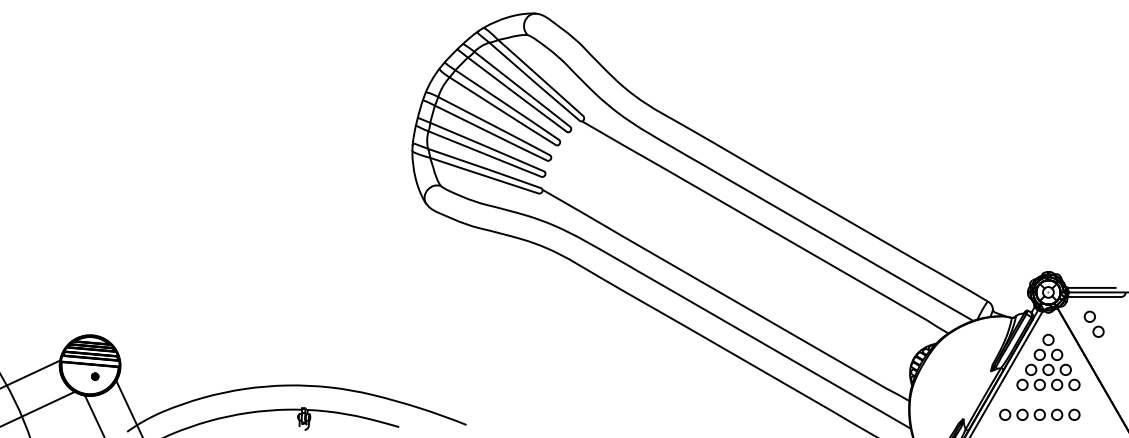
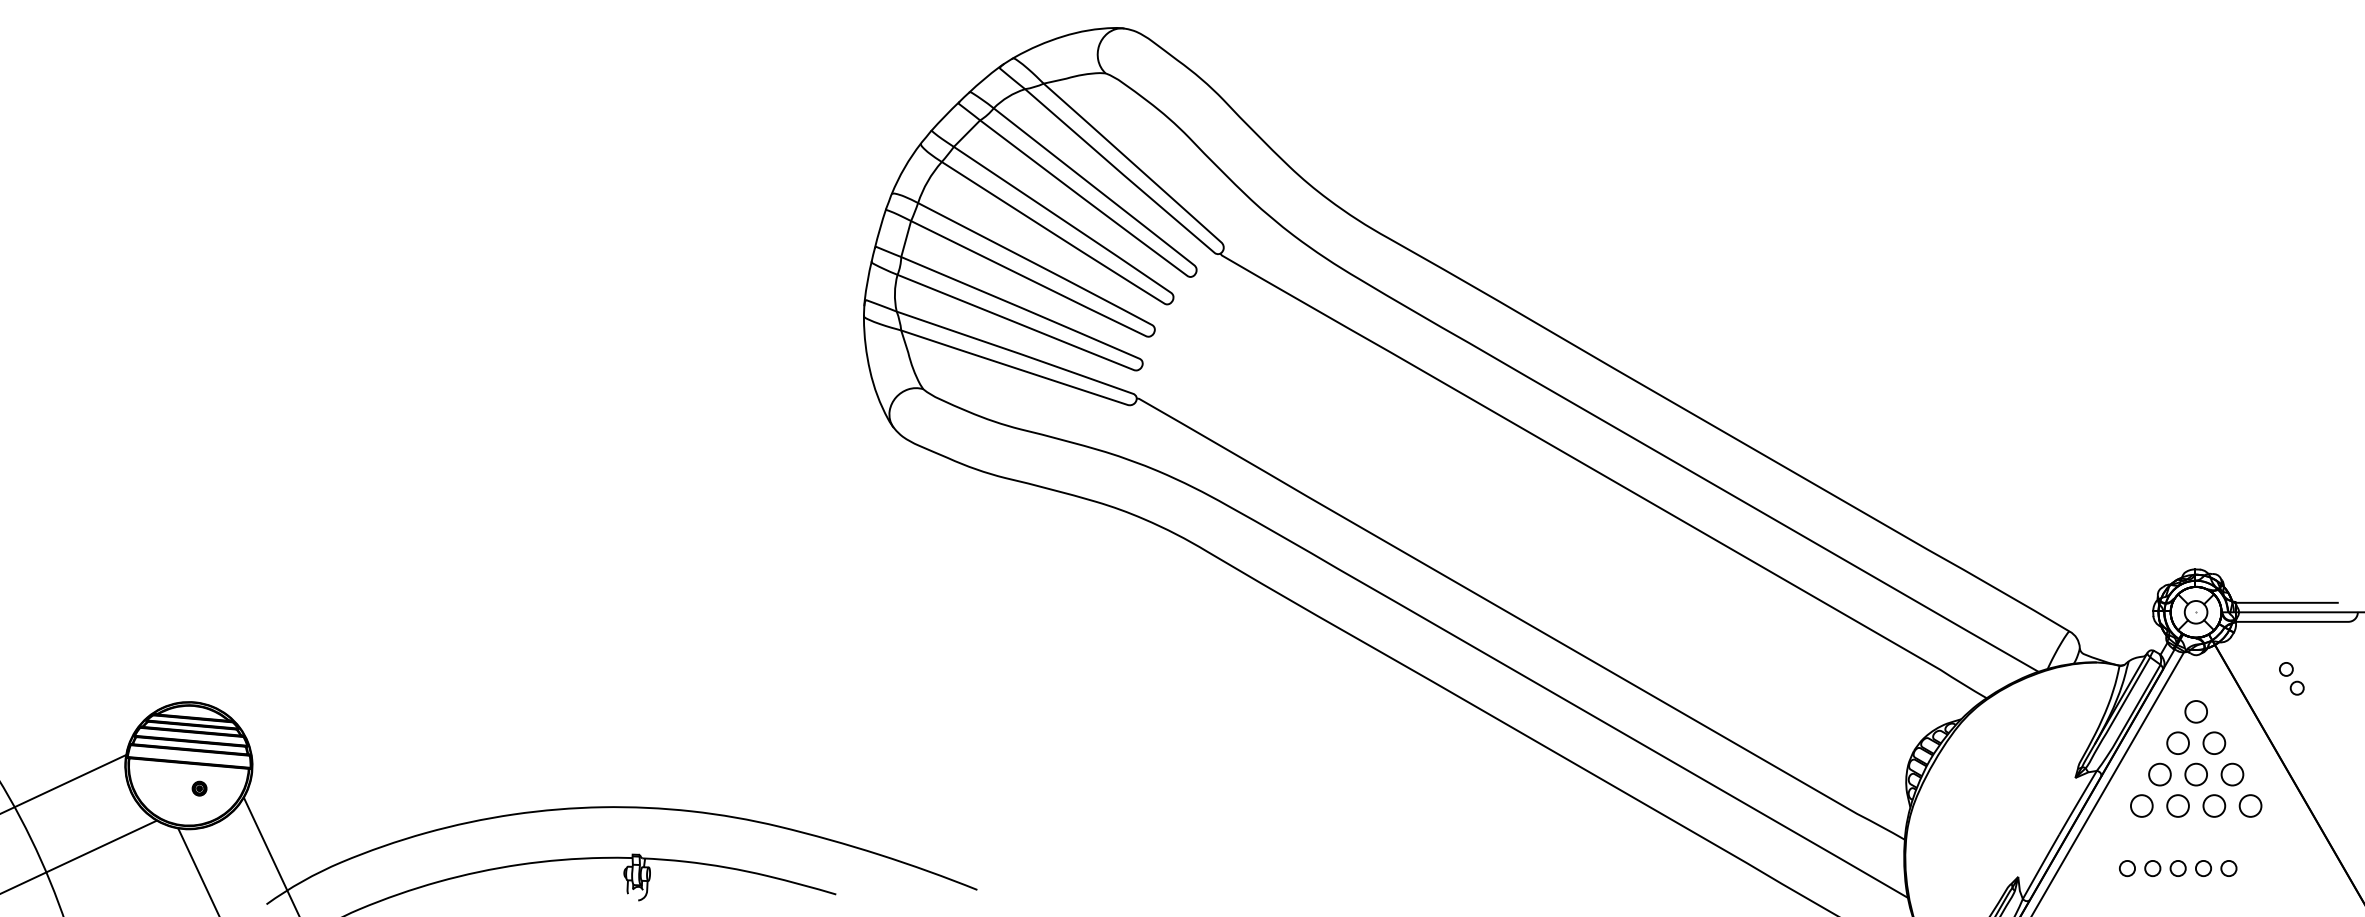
part: (1093, 323) -> (2290, 677), size x0.6
part: (1039, 414) -> (2177, 867), size x0.7

